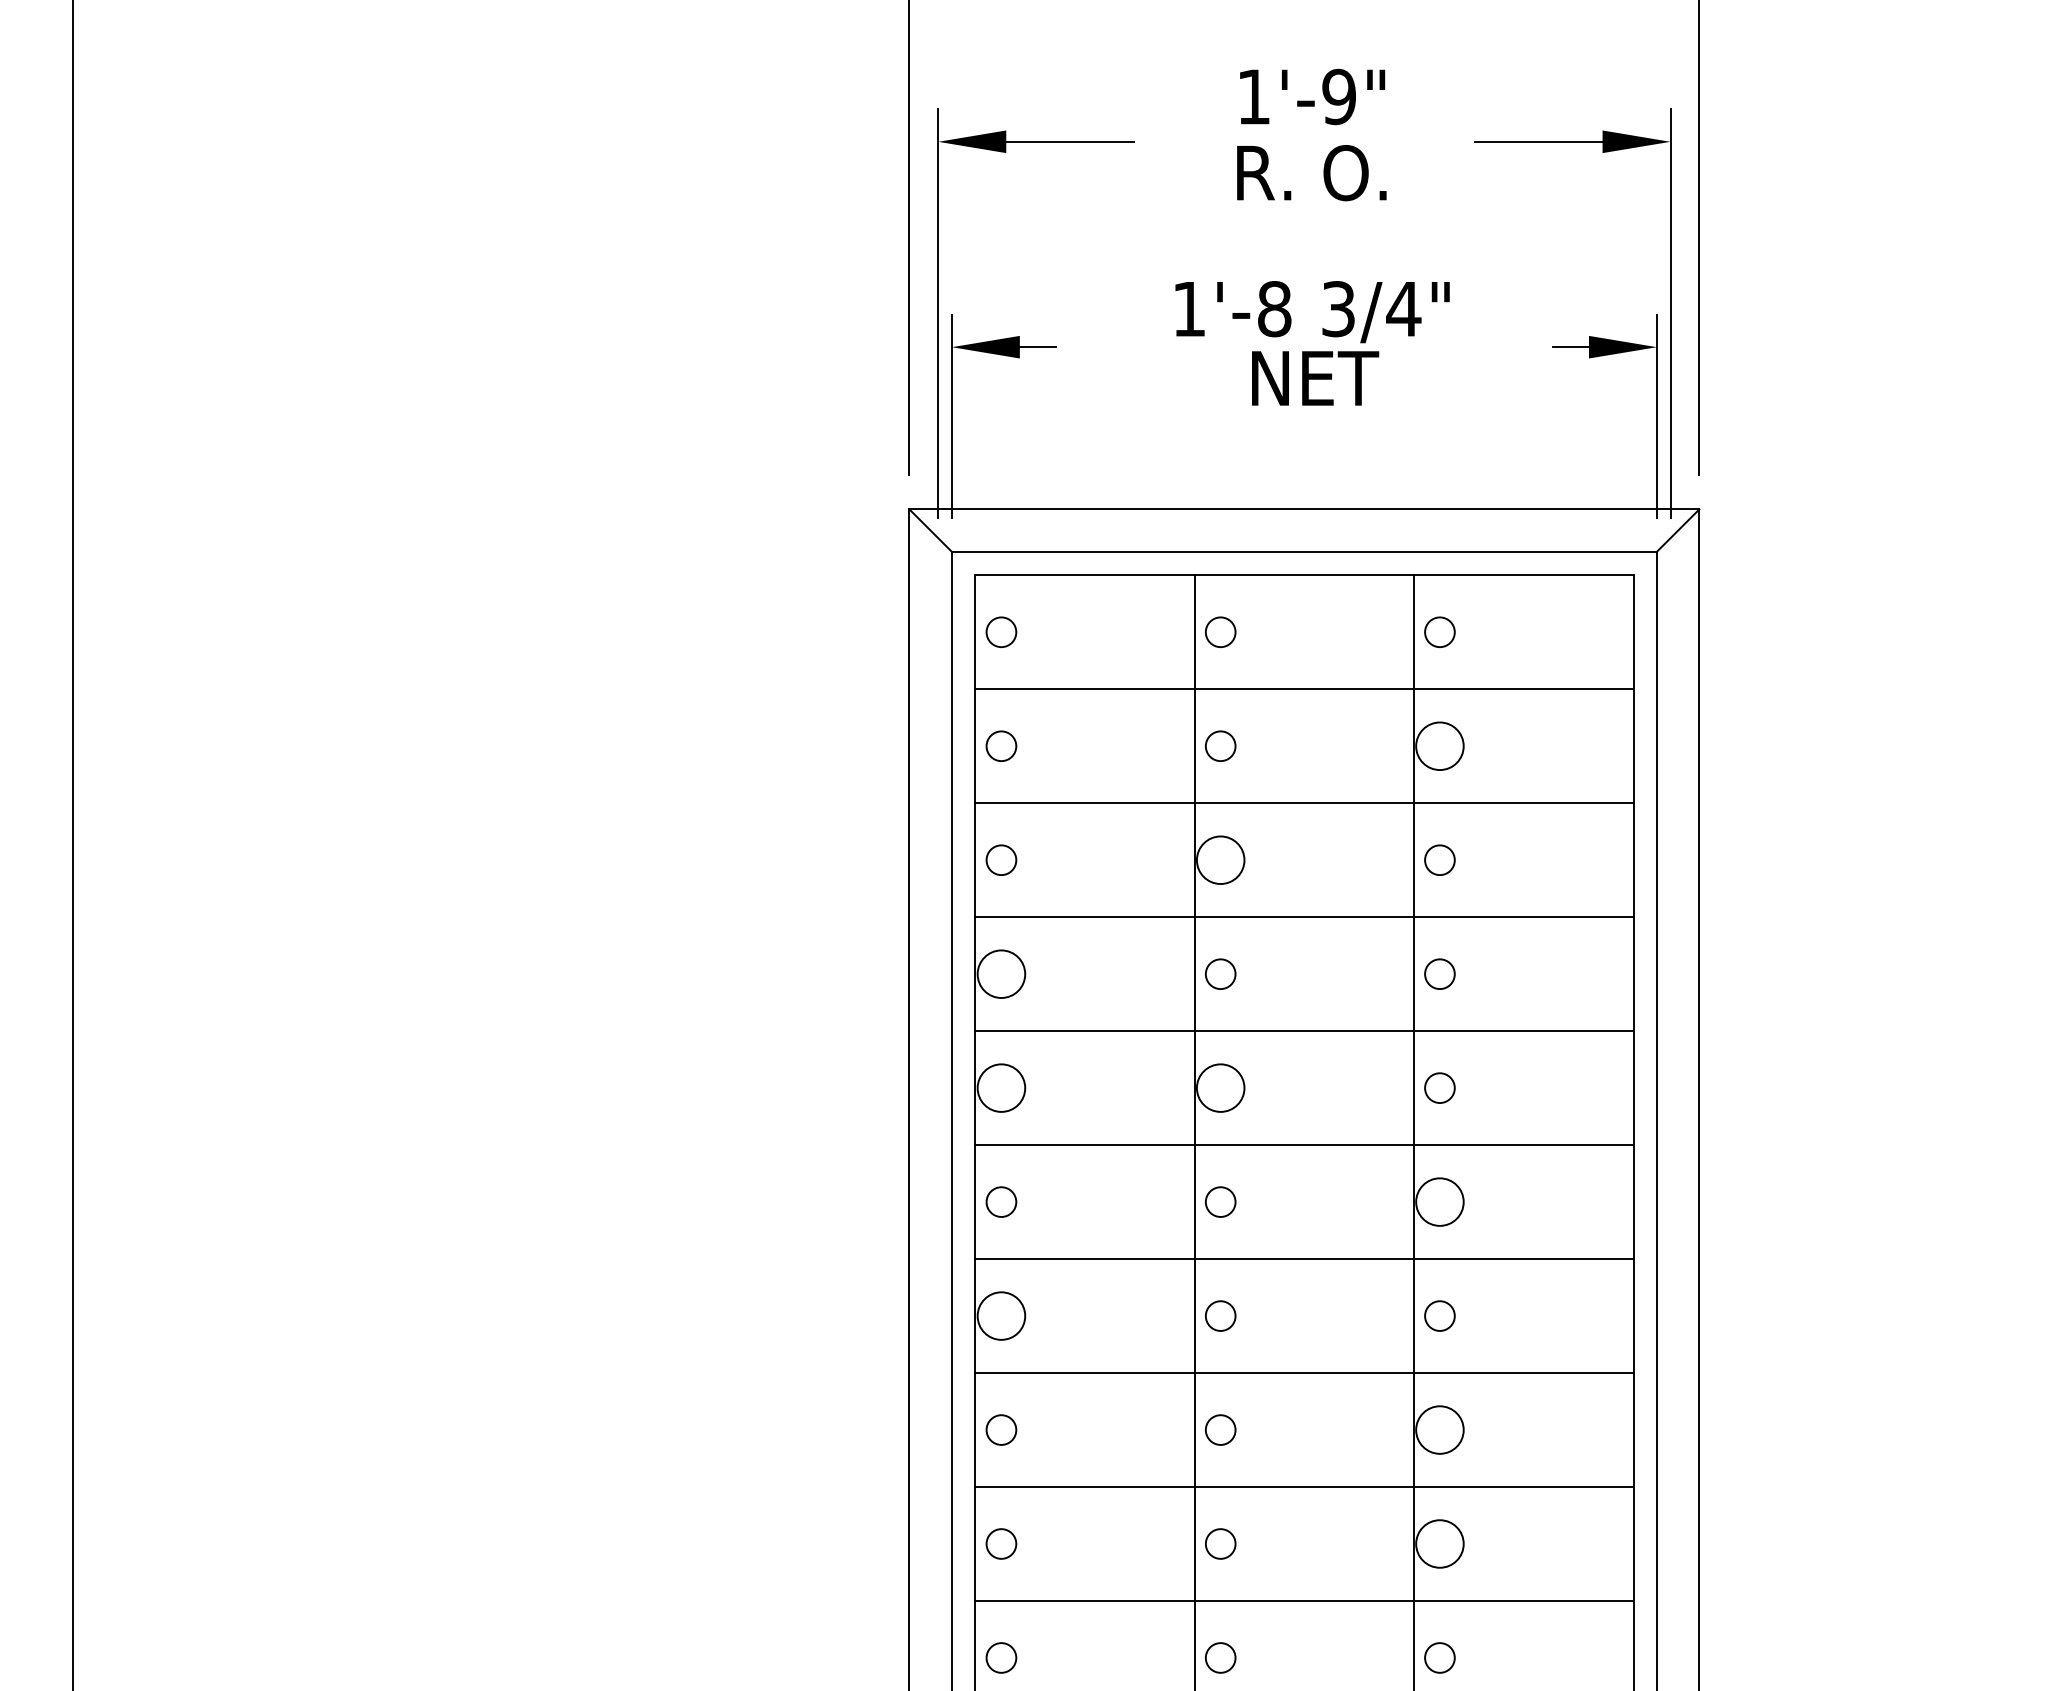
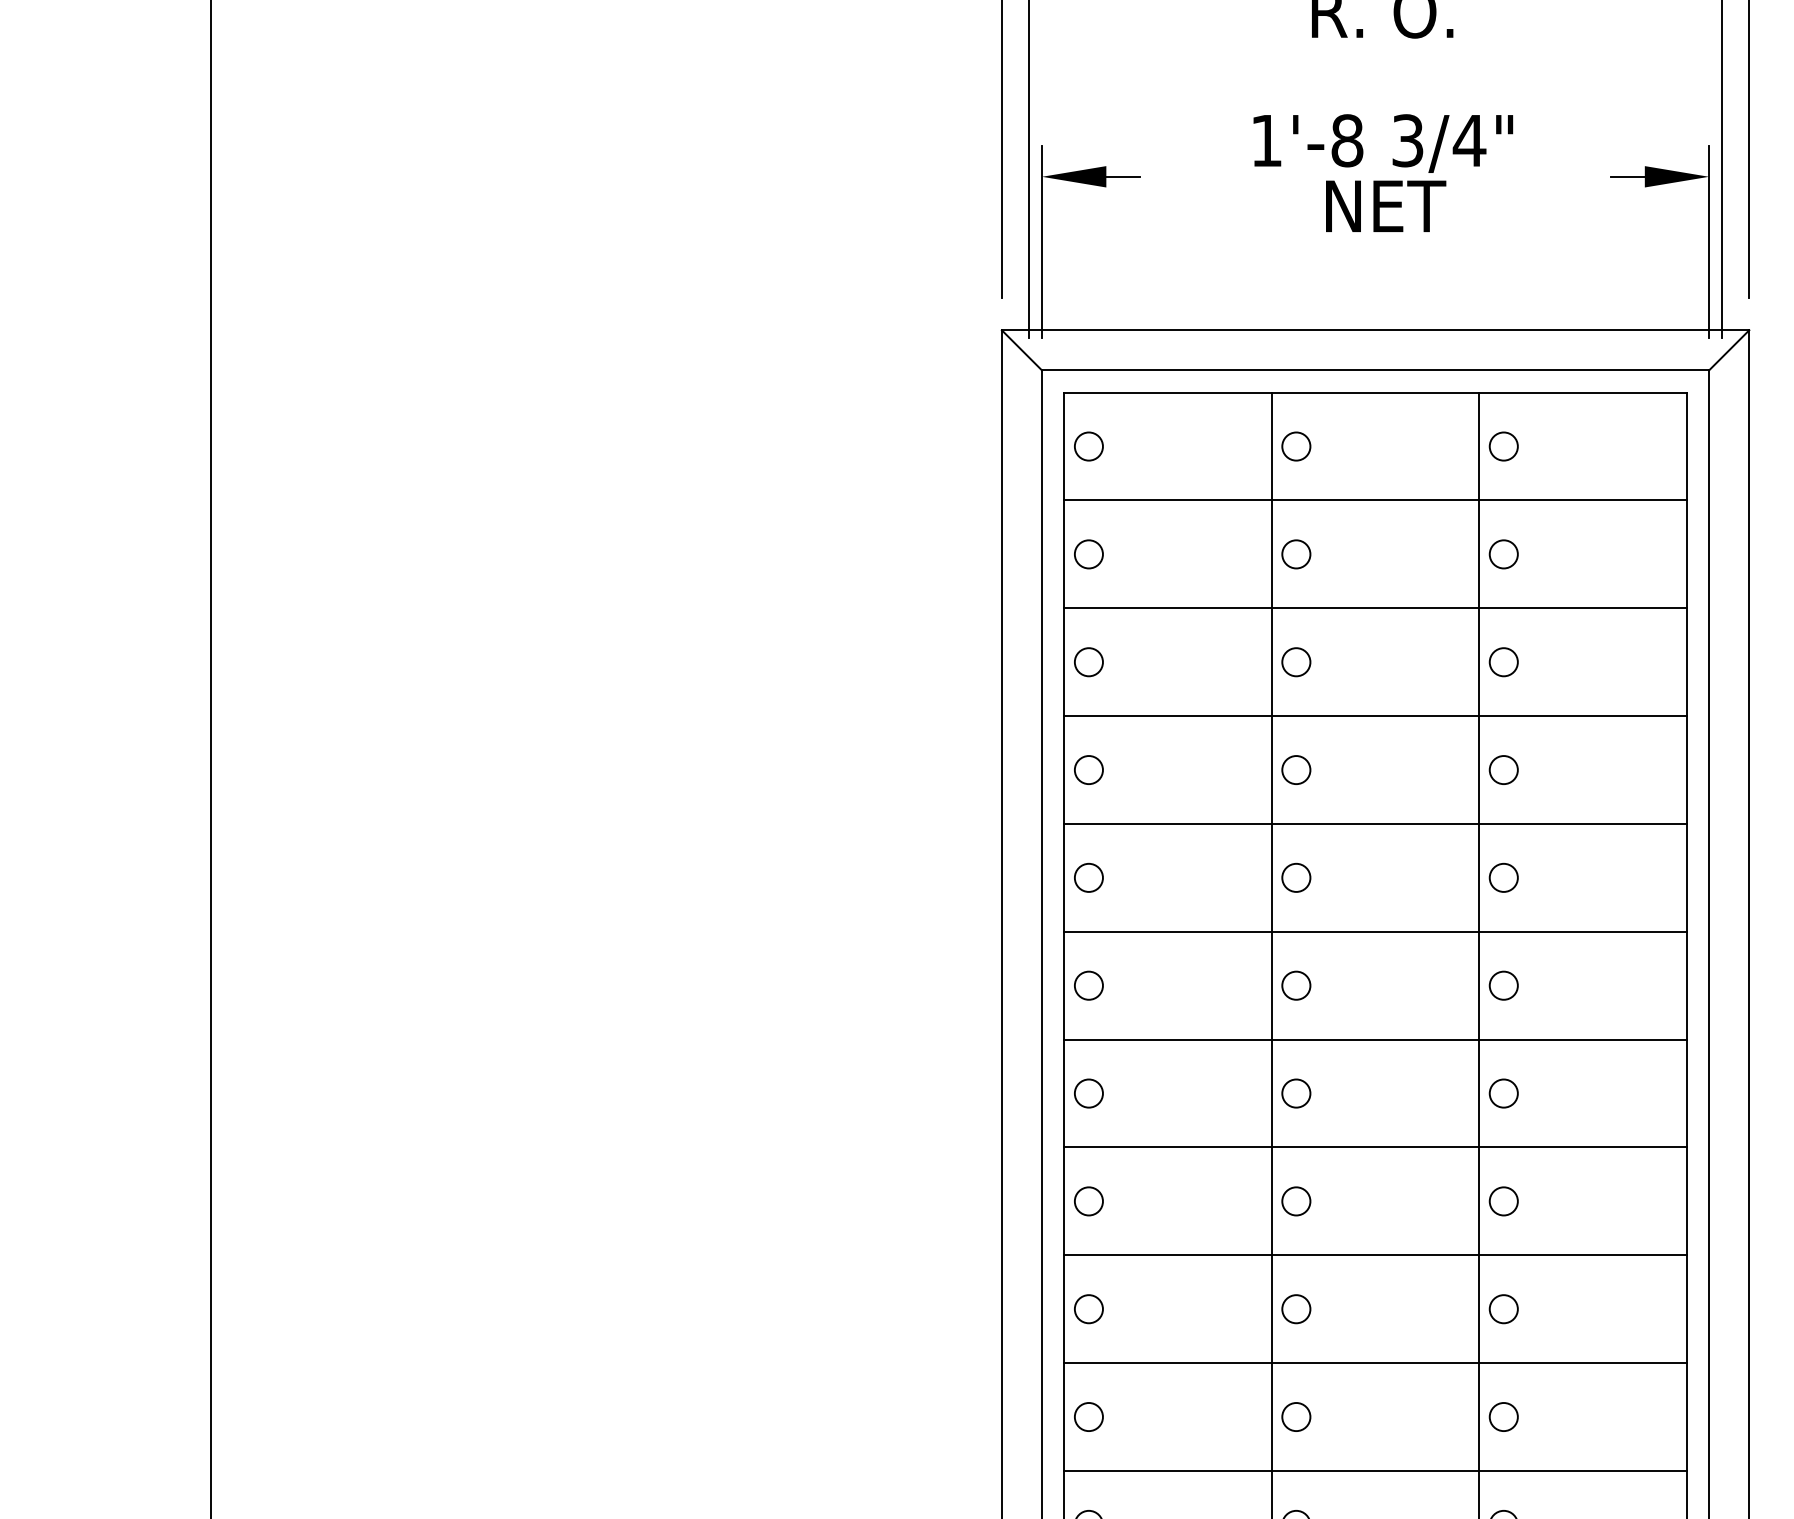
circle: (1439, 746) -> (1503, 554), size x0.62
circle: (1220, 860) -> (1296, 662), size x0.62
circle: (1001, 974) -> (1088, 770), size x0.62
circle: (1001, 1088) -> (1088, 878), size x0.62
circle: (1220, 1088) -> (1296, 878), size x0.62
circle: (1439, 1201) -> (1503, 985), size x0.62
circle: (1001, 1315) -> (1088, 1093), size x0.62
circle: (1439, 1429) -> (1503, 1200), size x0.62
circle: (1439, 1543) -> (1503, 1308), size x0.62

